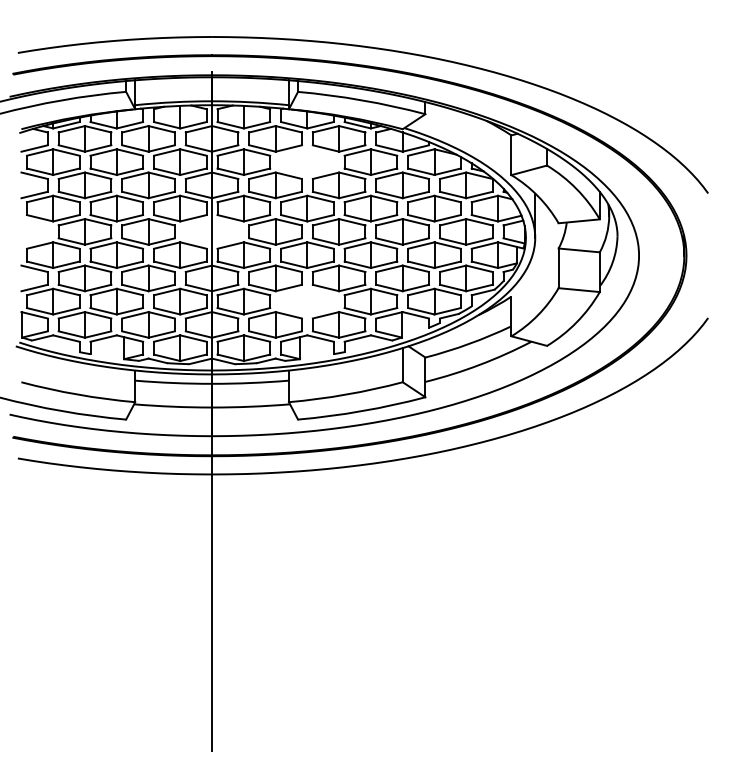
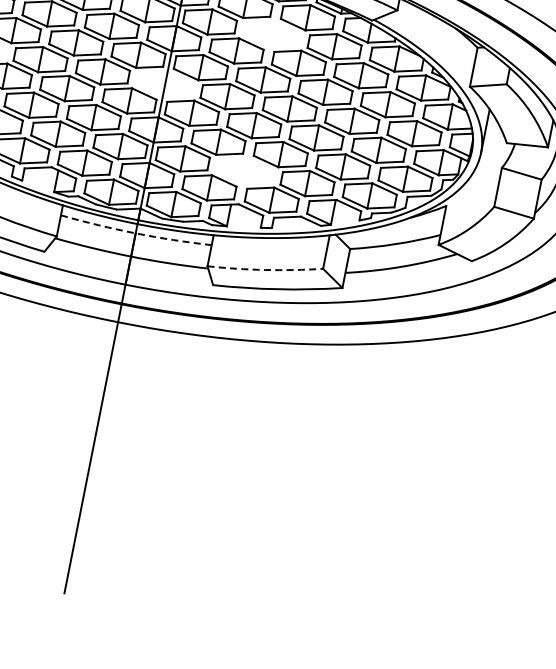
arc: (212, 383) -> (136, 233), solid -> dashed
arc: (346, 394) -> (265, 269), solid -> dashed

